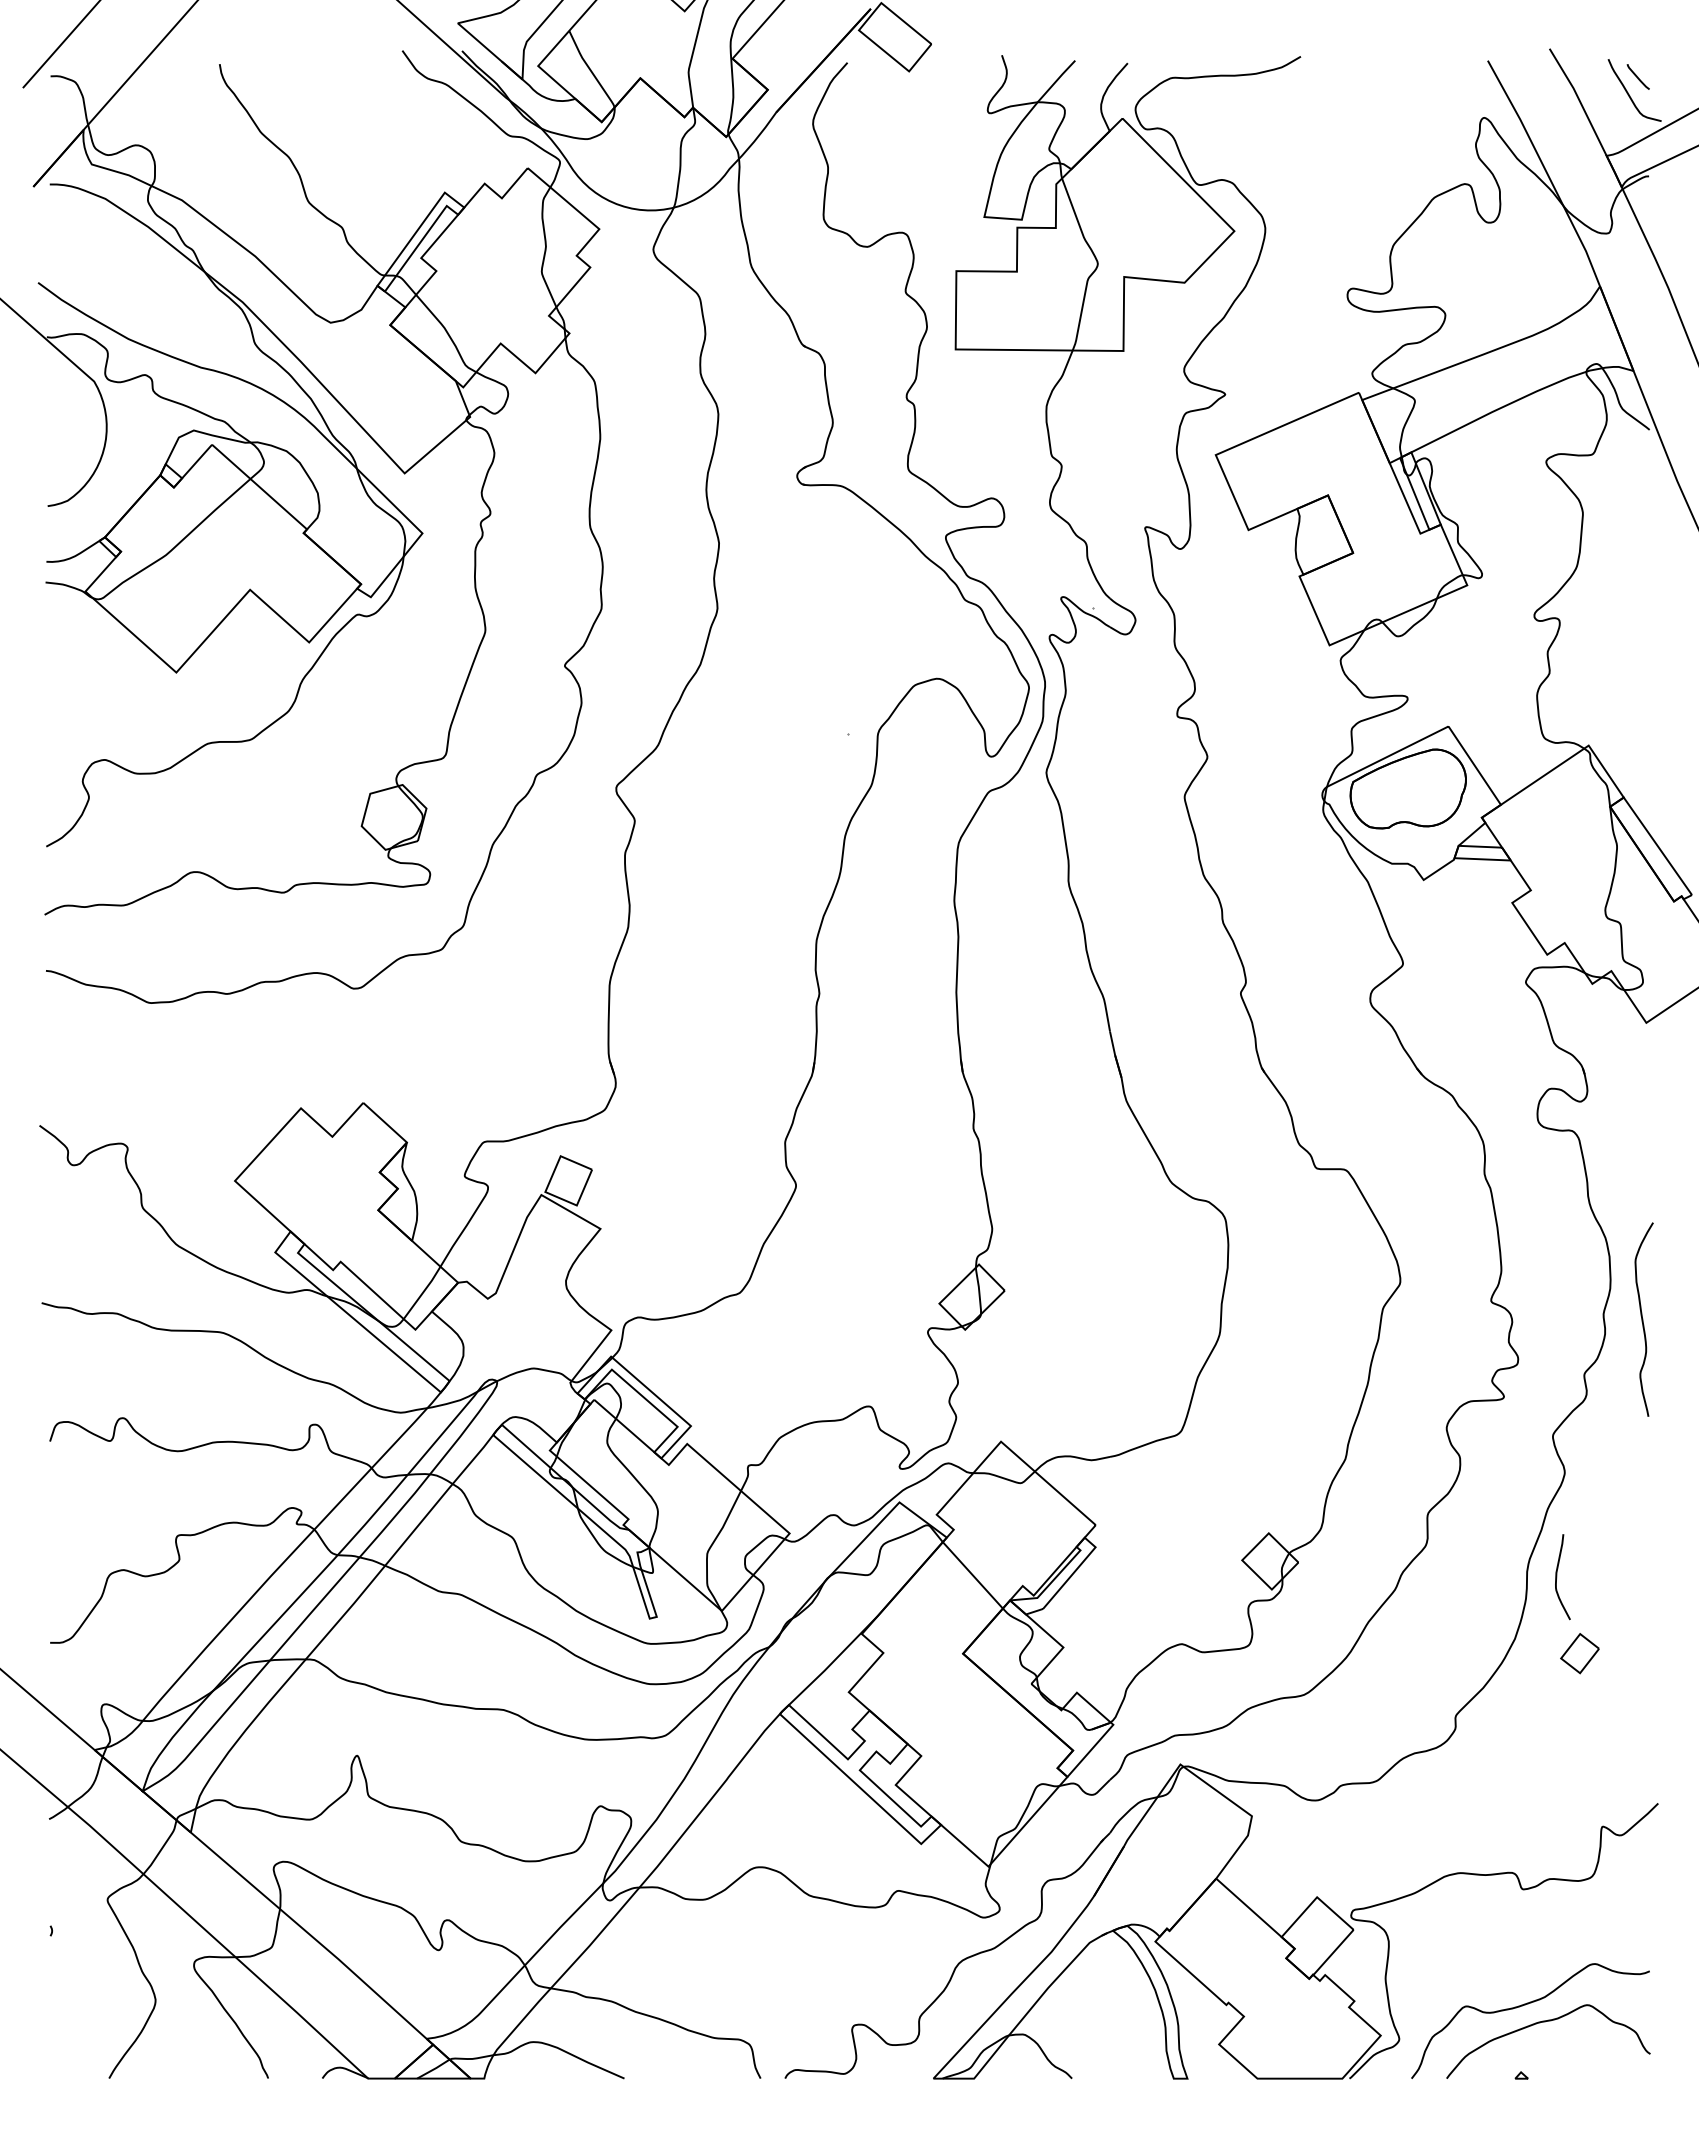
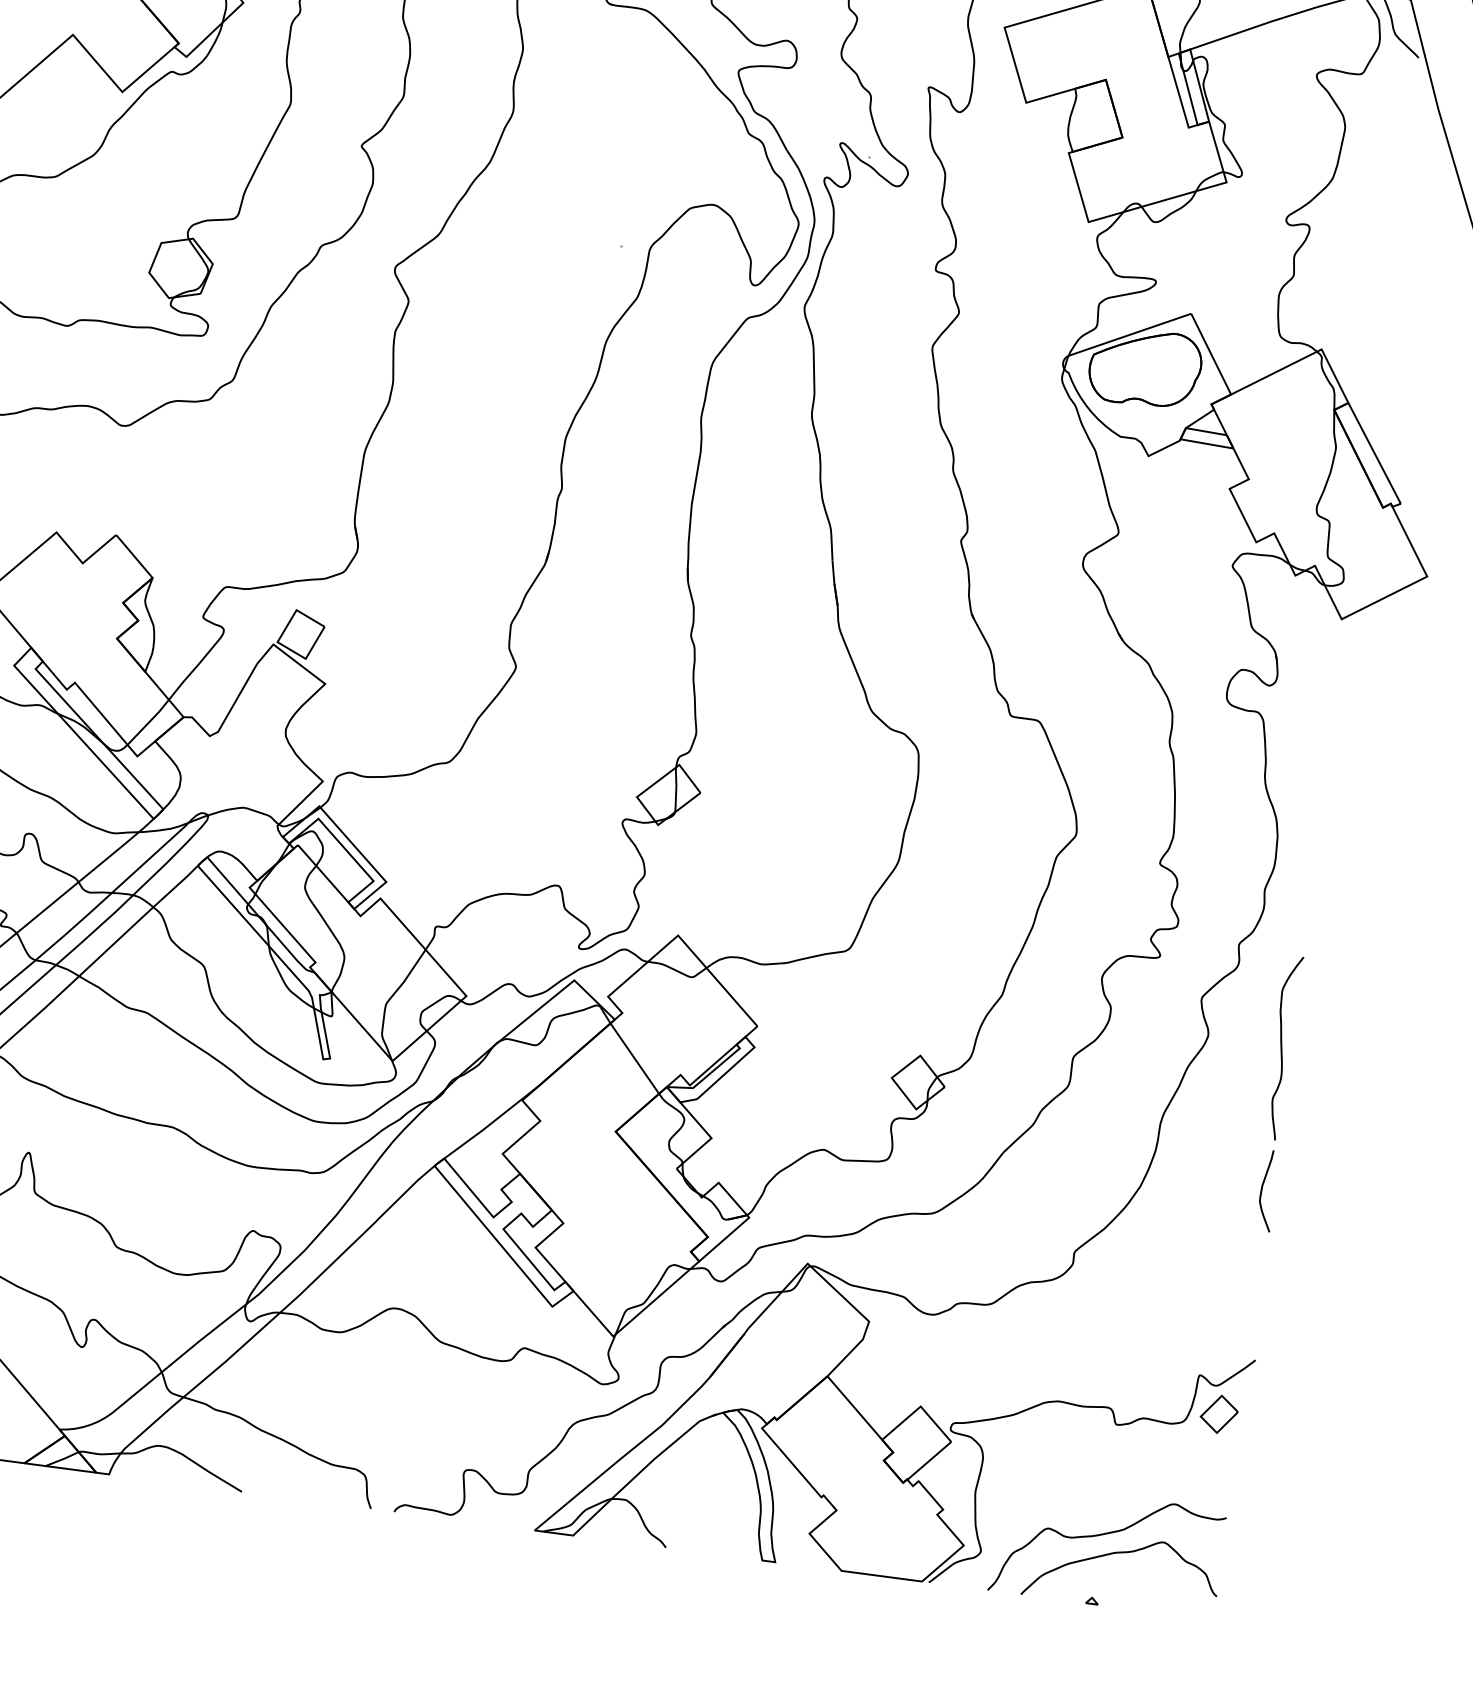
curve: (1643, 1319) -> (1282, 1047), moved
curve: (1557, 1577) -> (1262, 1190), moved
part: (1579, 1653) -> (1218, 1414), moved

